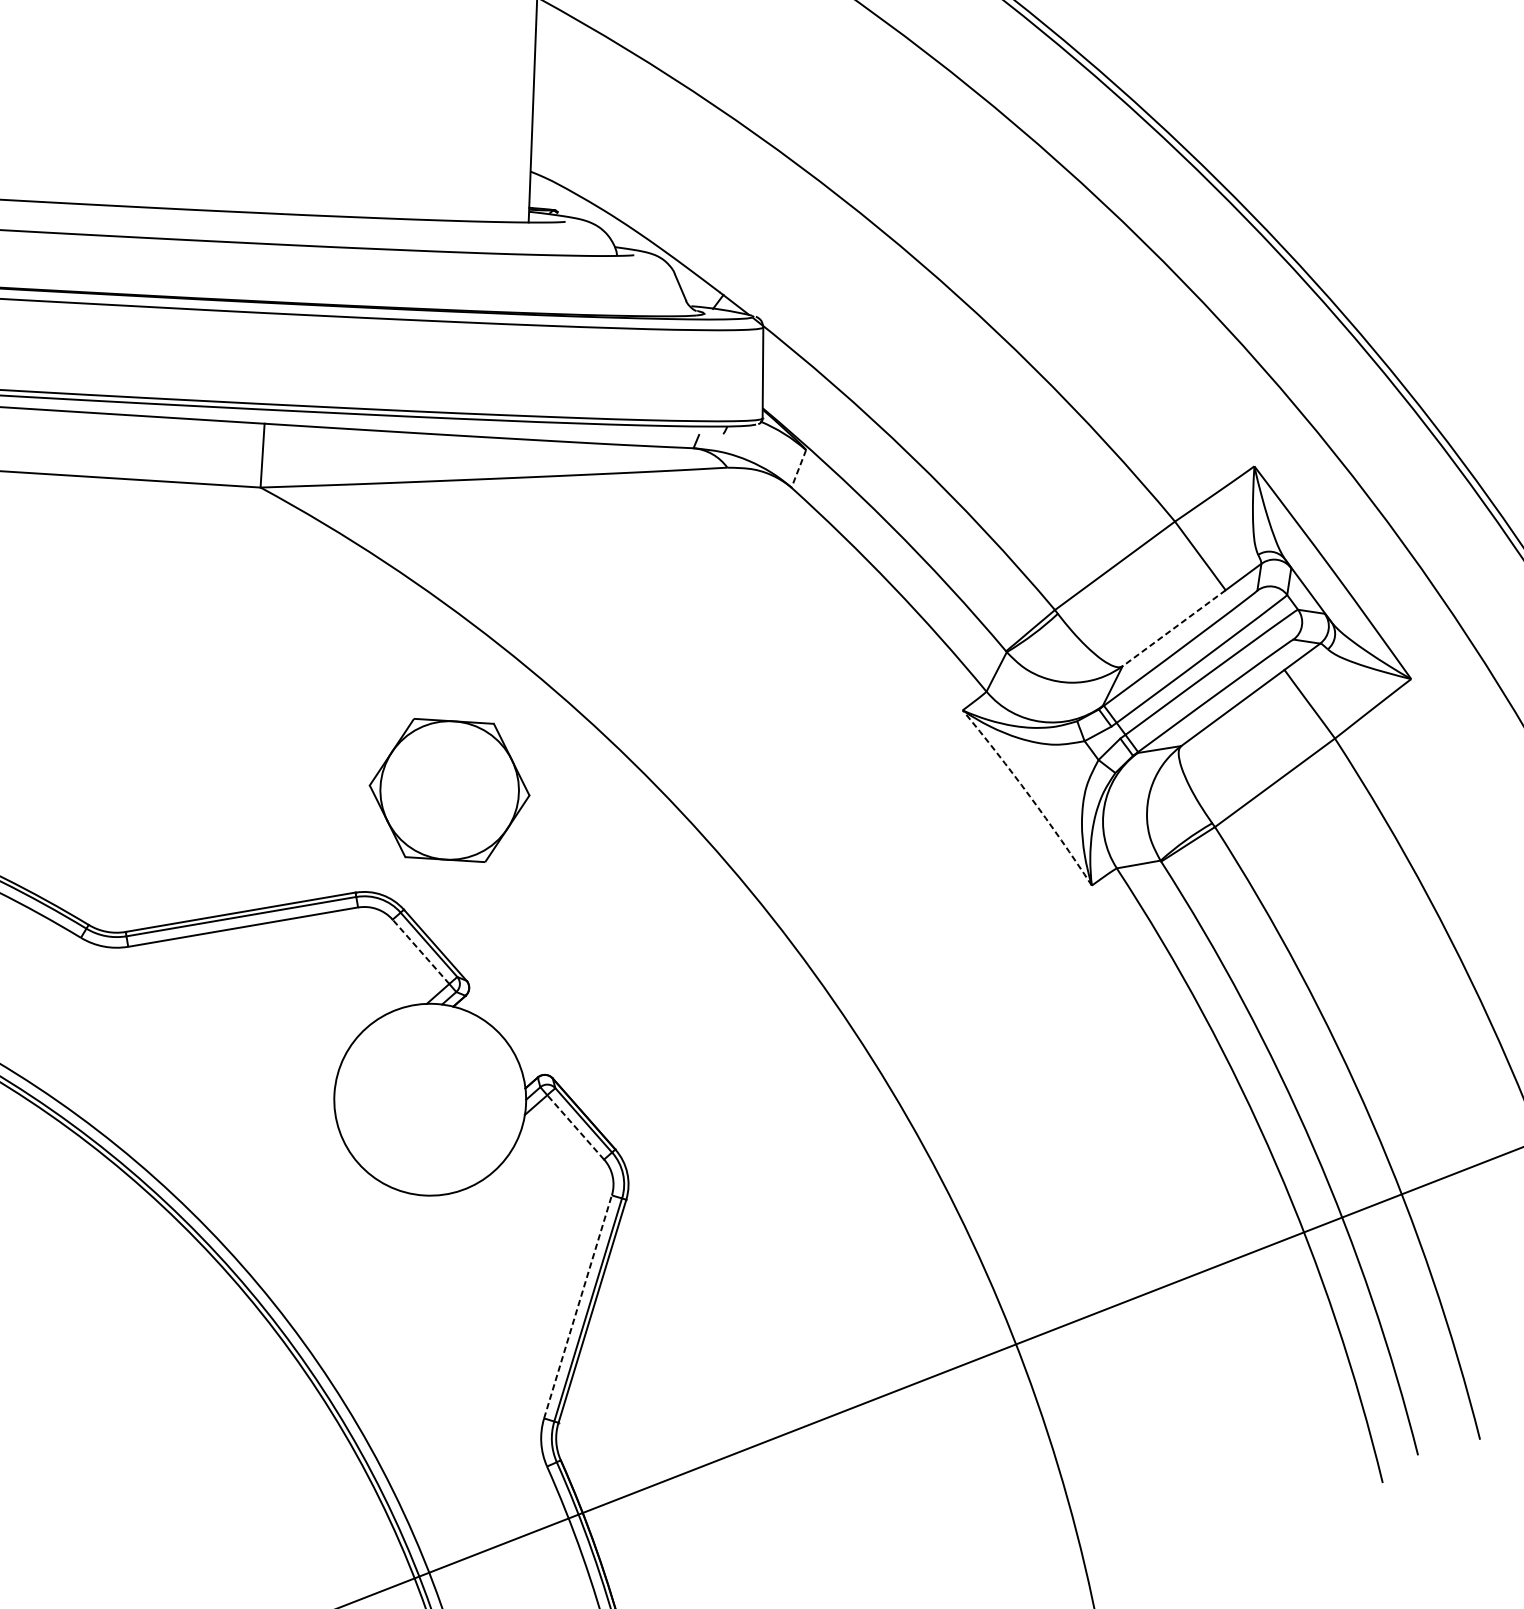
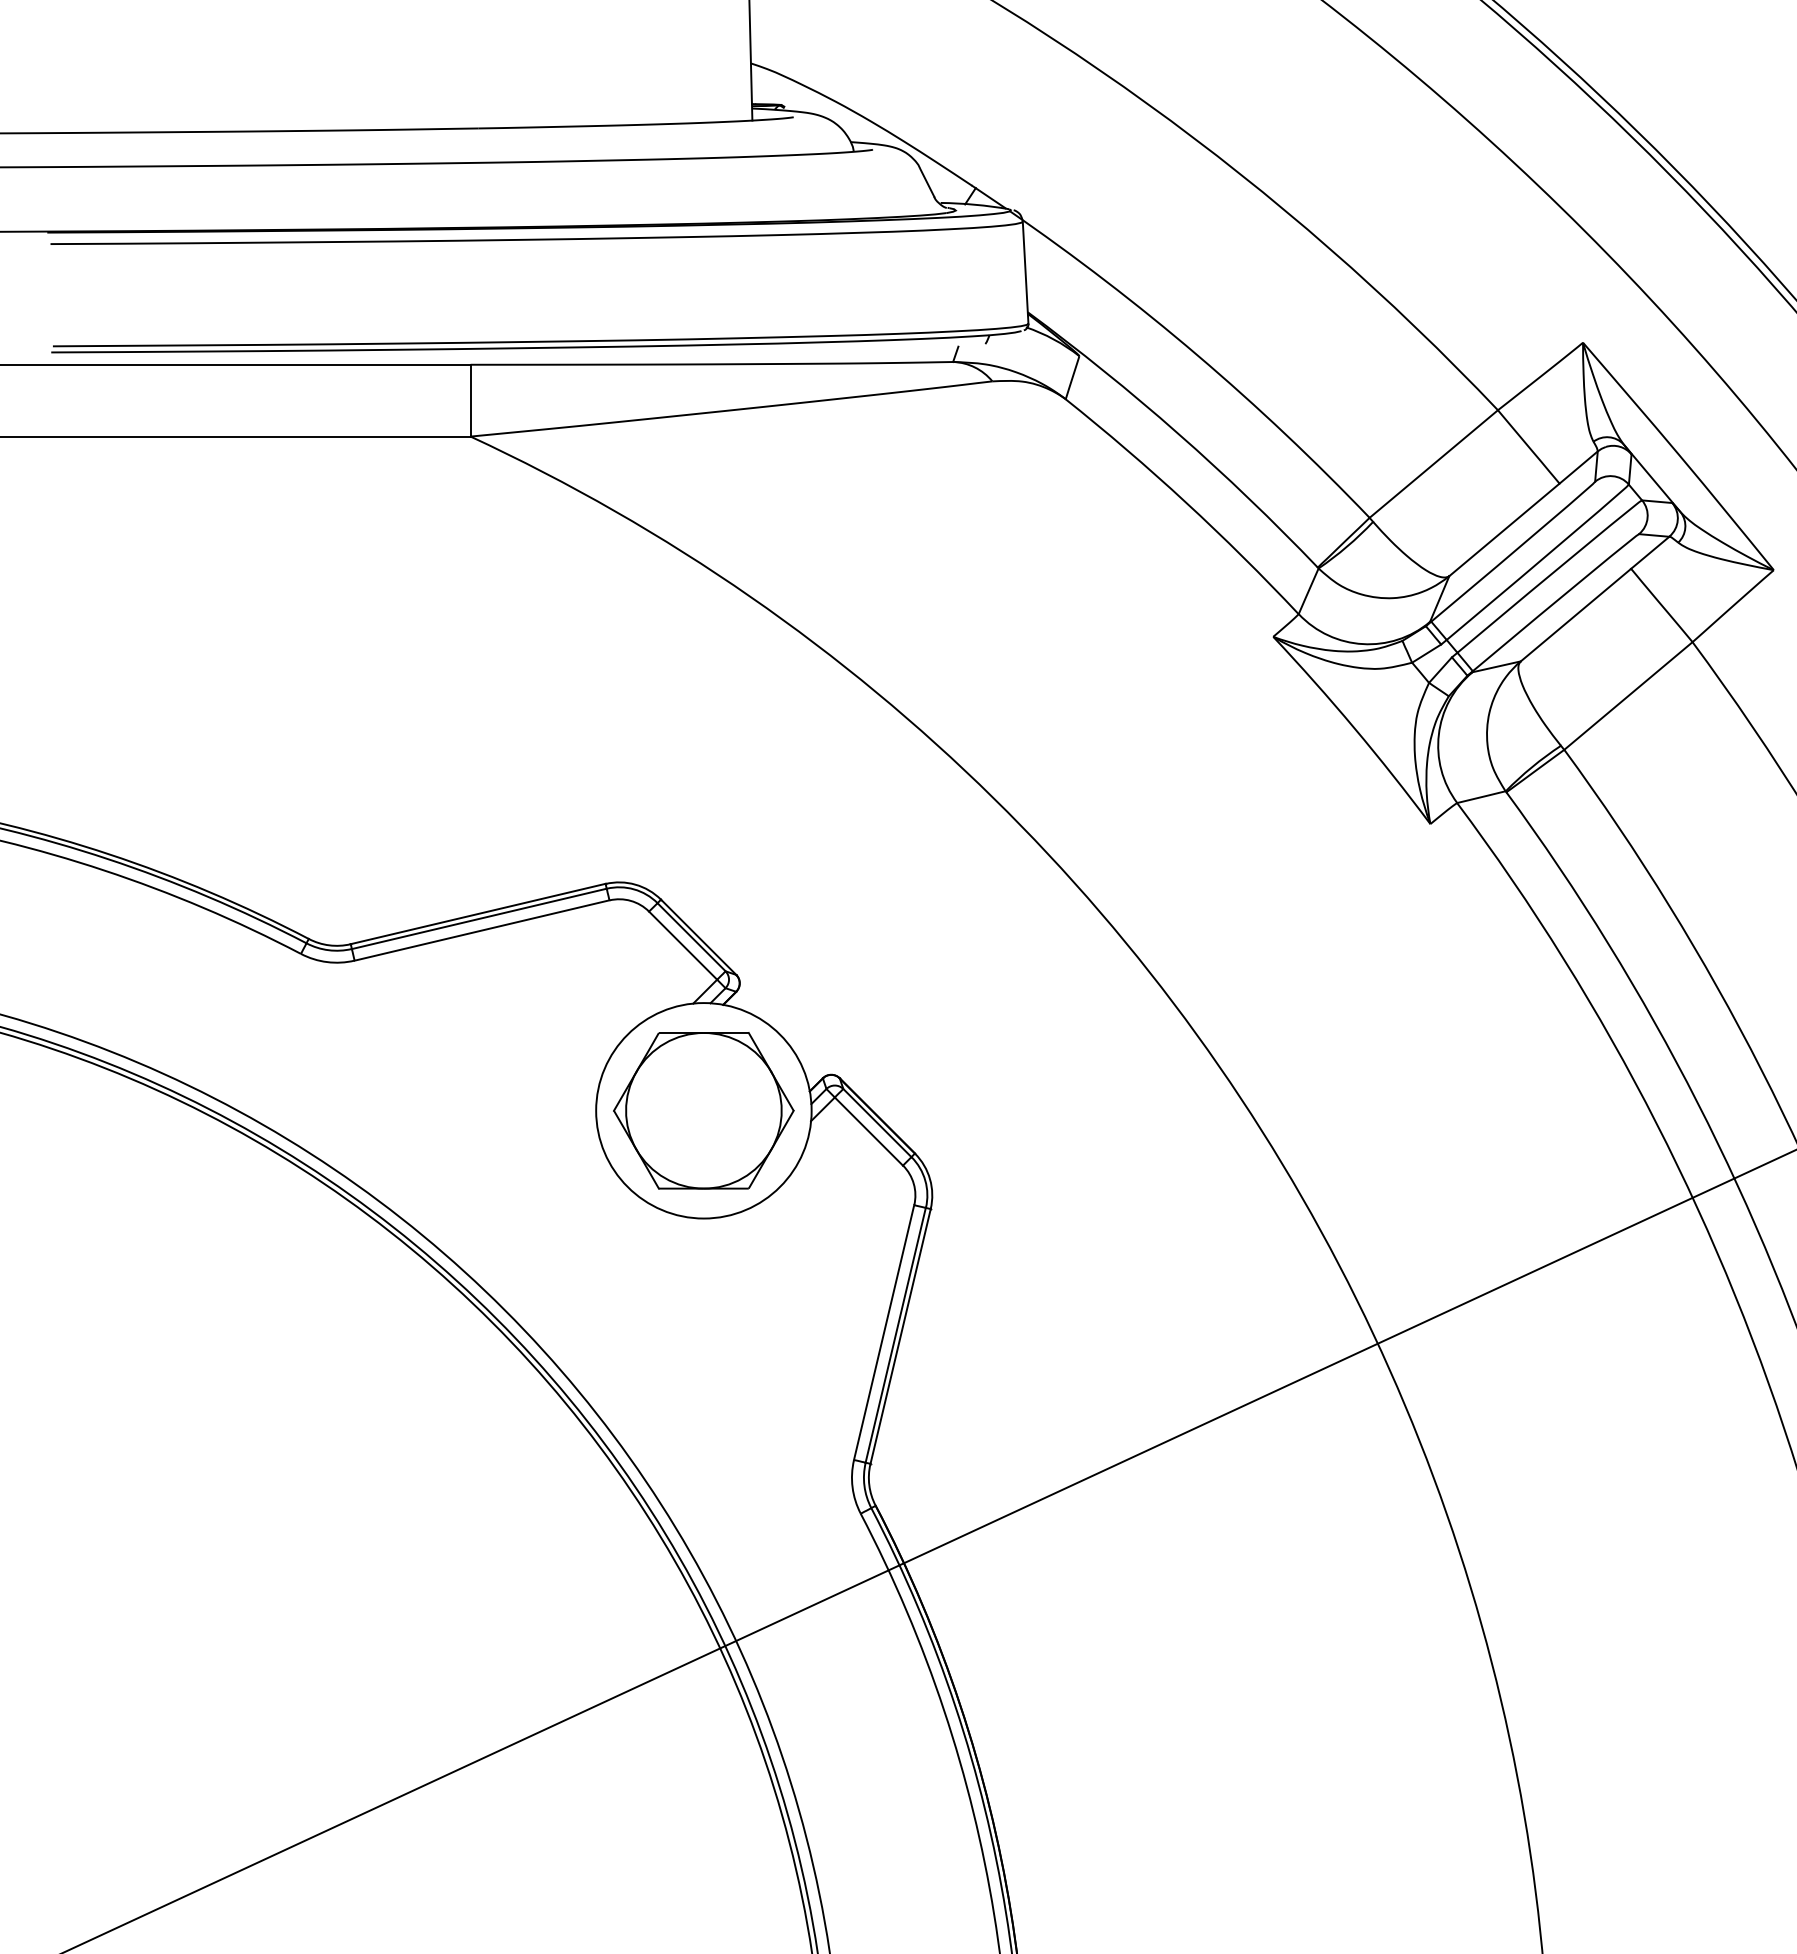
line: (798, 468) -> (1072, 377), dashed -> solid
line: (1174, 627) -> (1504, 529), dashed -> solid
part: (449, 790) -> (703, 1110), moved
arc: (1029, 796) -> (1354, 728), dashed -> solid
line: (420, 951) -> (682, 945), dashed -> solid
line: (575, 1127) -> (868, 1131), dashed -> solid
line: (578, 1306) -> (884, 1332), dashed -> solid

